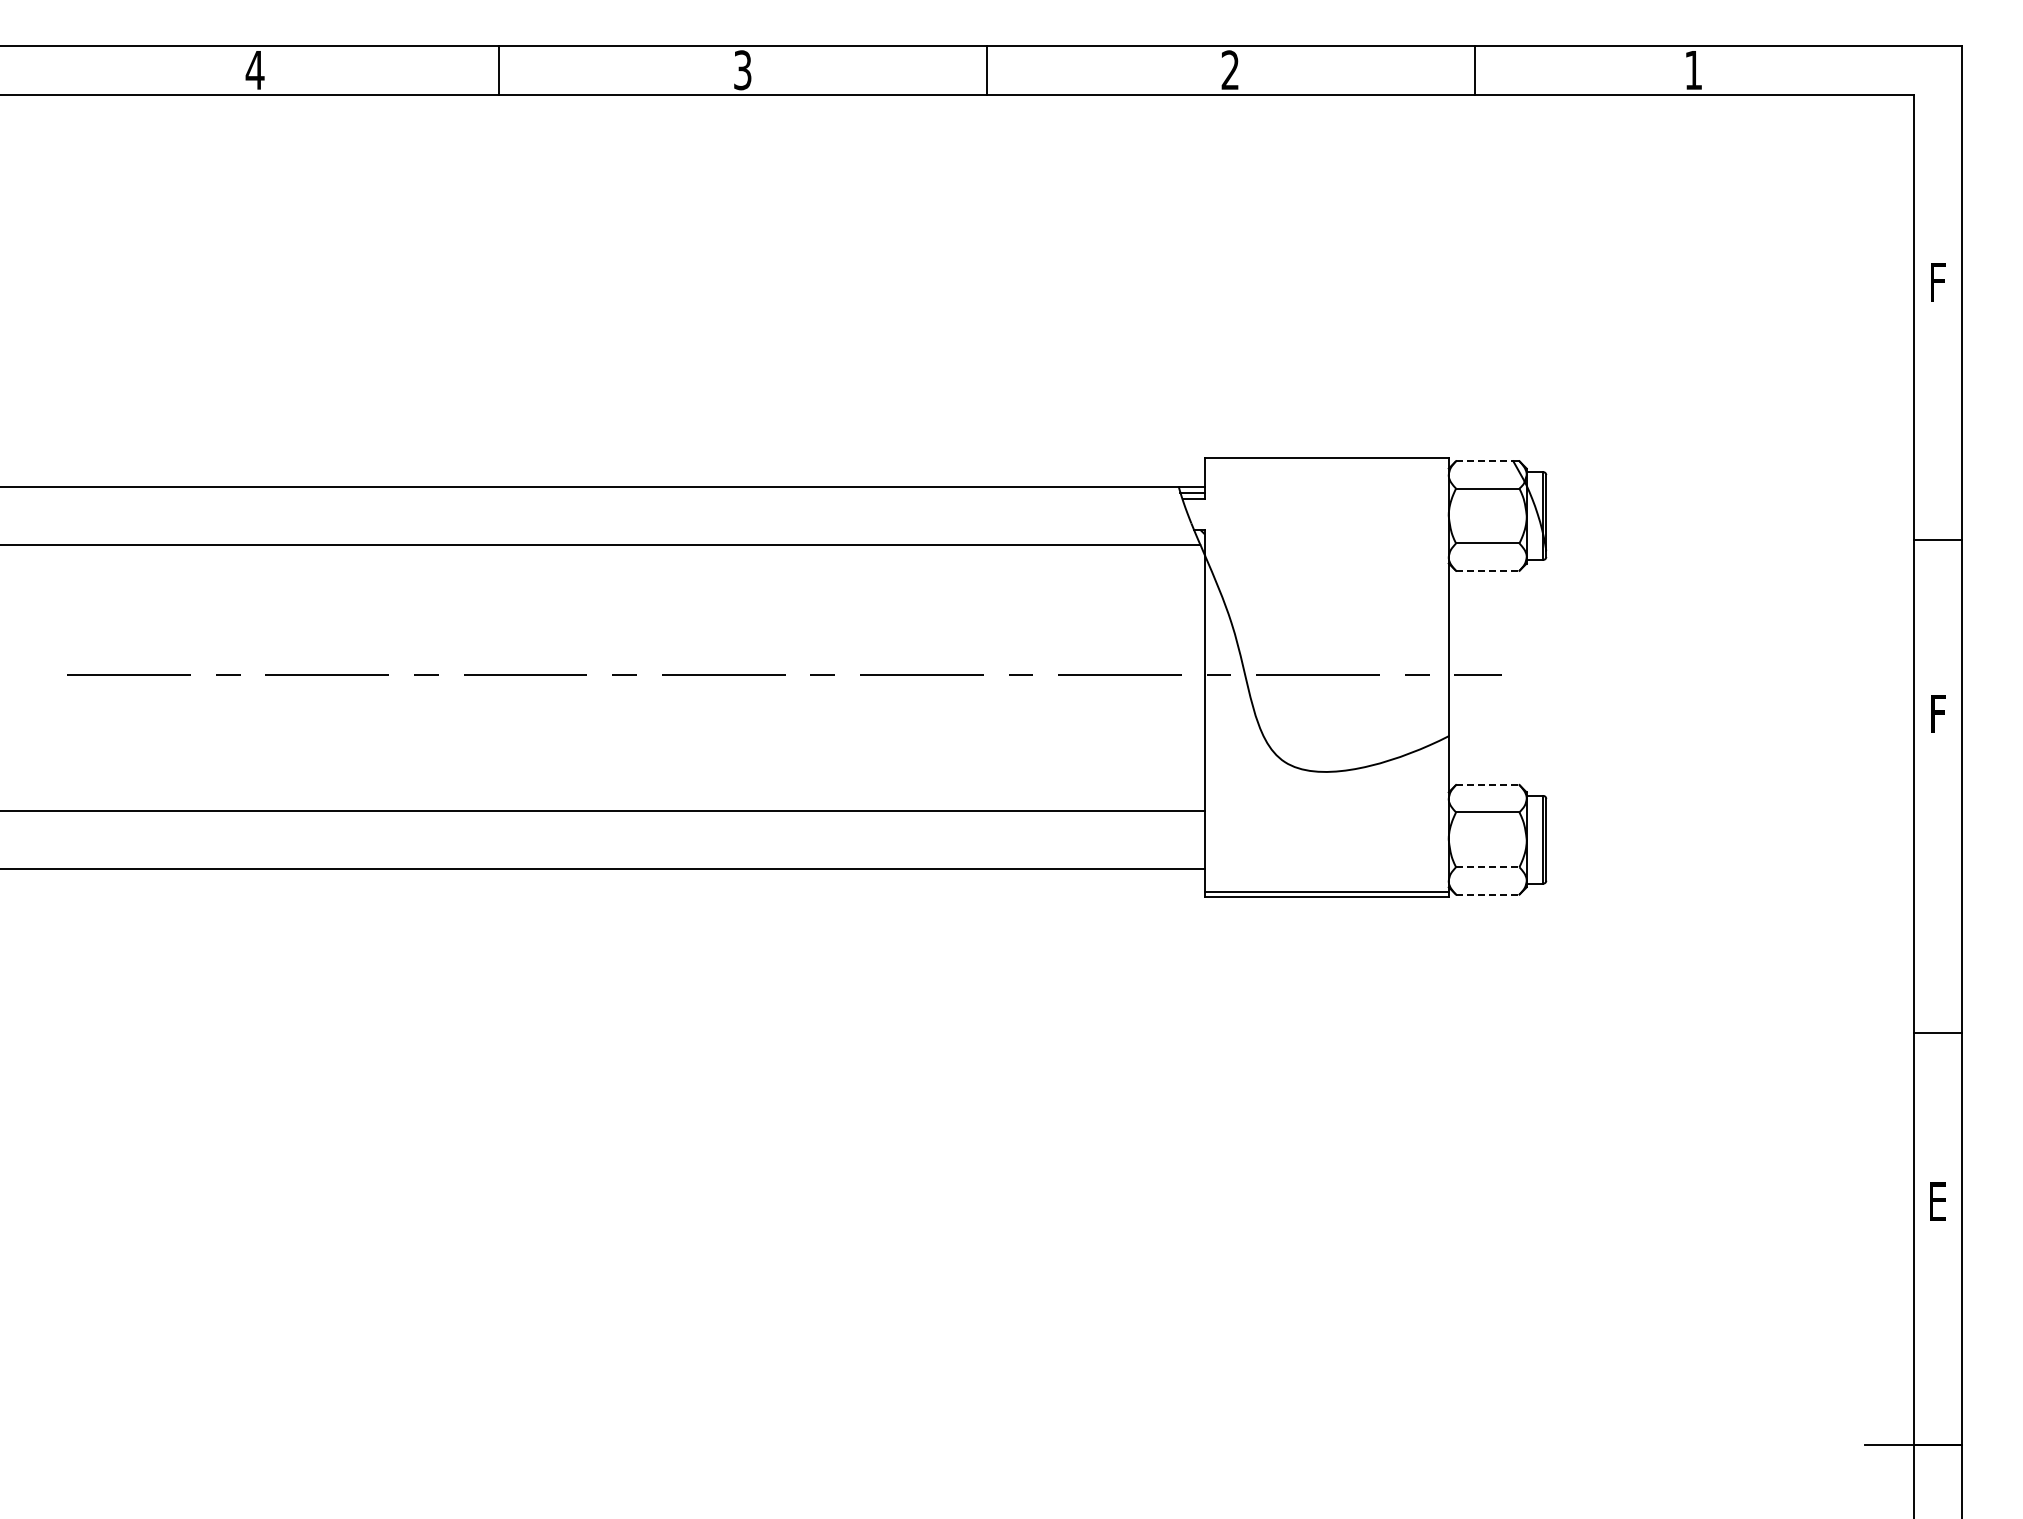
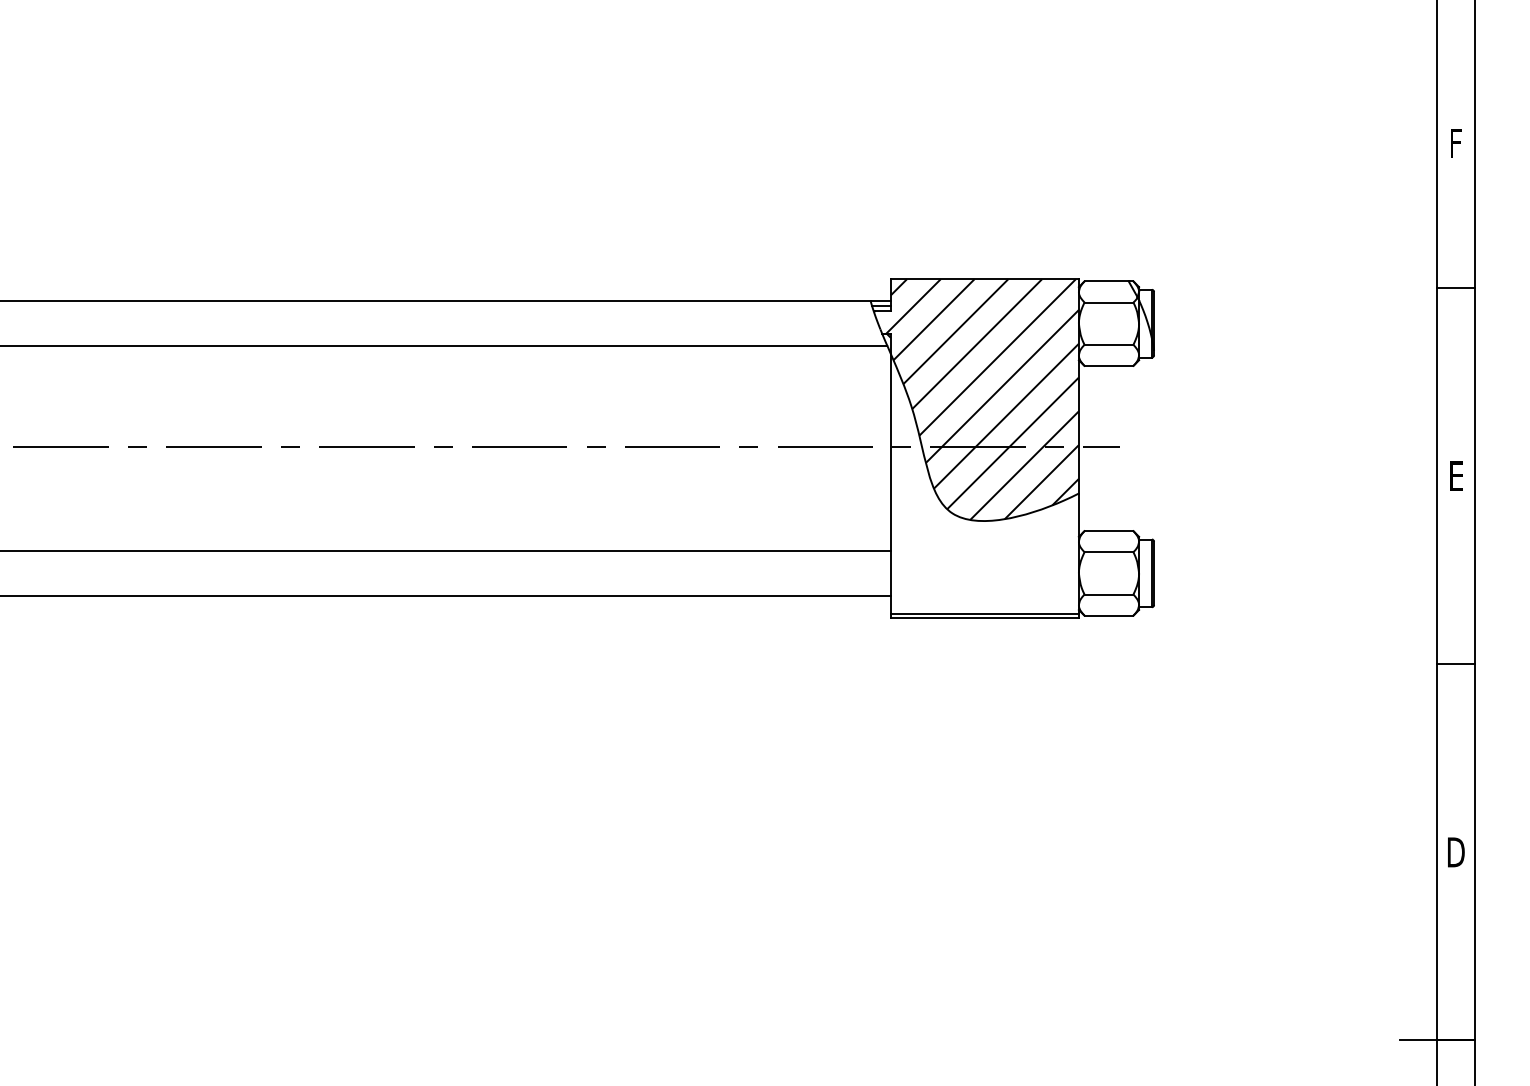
line: (1484, 461) -> (1106, 281), dashed -> solid
line: (1937, 540) -> (1455, 288), moved
line: (1487, 570) -> (1108, 365), dashed -> solid
hatch: (1315, 614) -> (976, 399), added
text: (1938, 713) -> (1456, 475), F -> E
line: (1487, 785) -> (1108, 531), dashed -> solid
line: (1487, 867) -> (1108, 594), dashed -> solid
line: (1487, 894) -> (1108, 615), dashed -> solid
line: (1937, 1032) -> (1455, 664), moved
text: (1938, 1201) -> (1456, 852), E -> D

